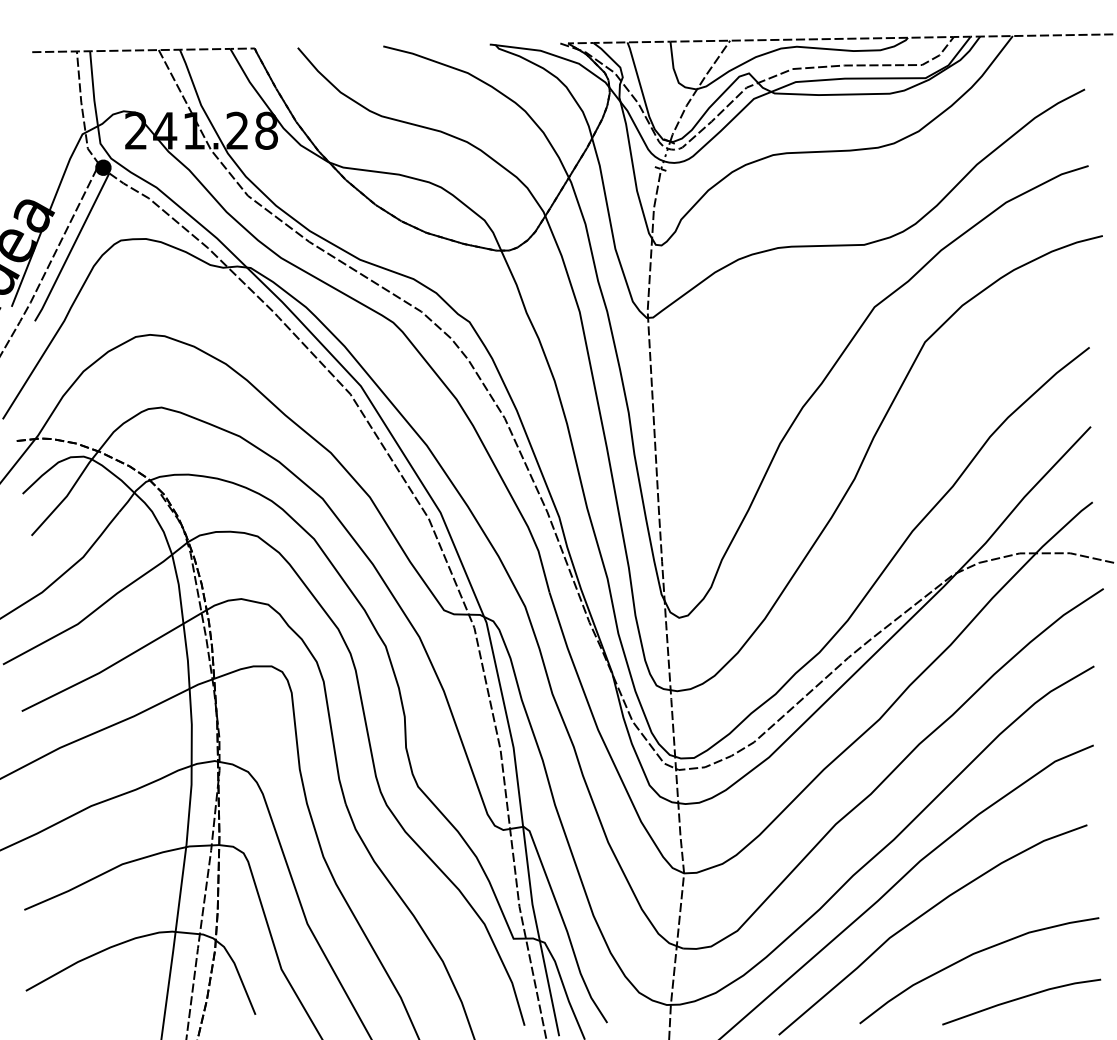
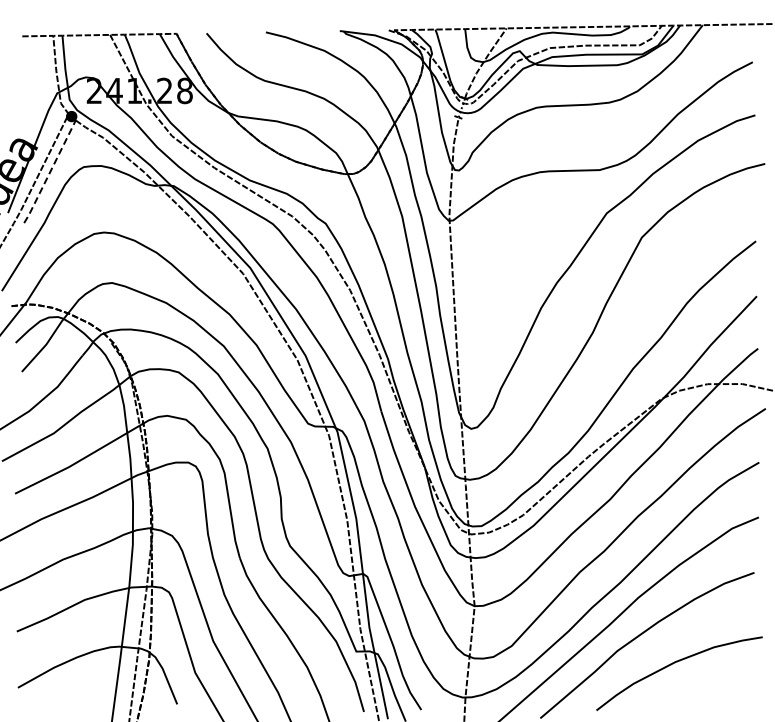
line: (72, 246) -> (50, 171), solid -> dashed
line: (1021, 999) -> (708, 693), removed

